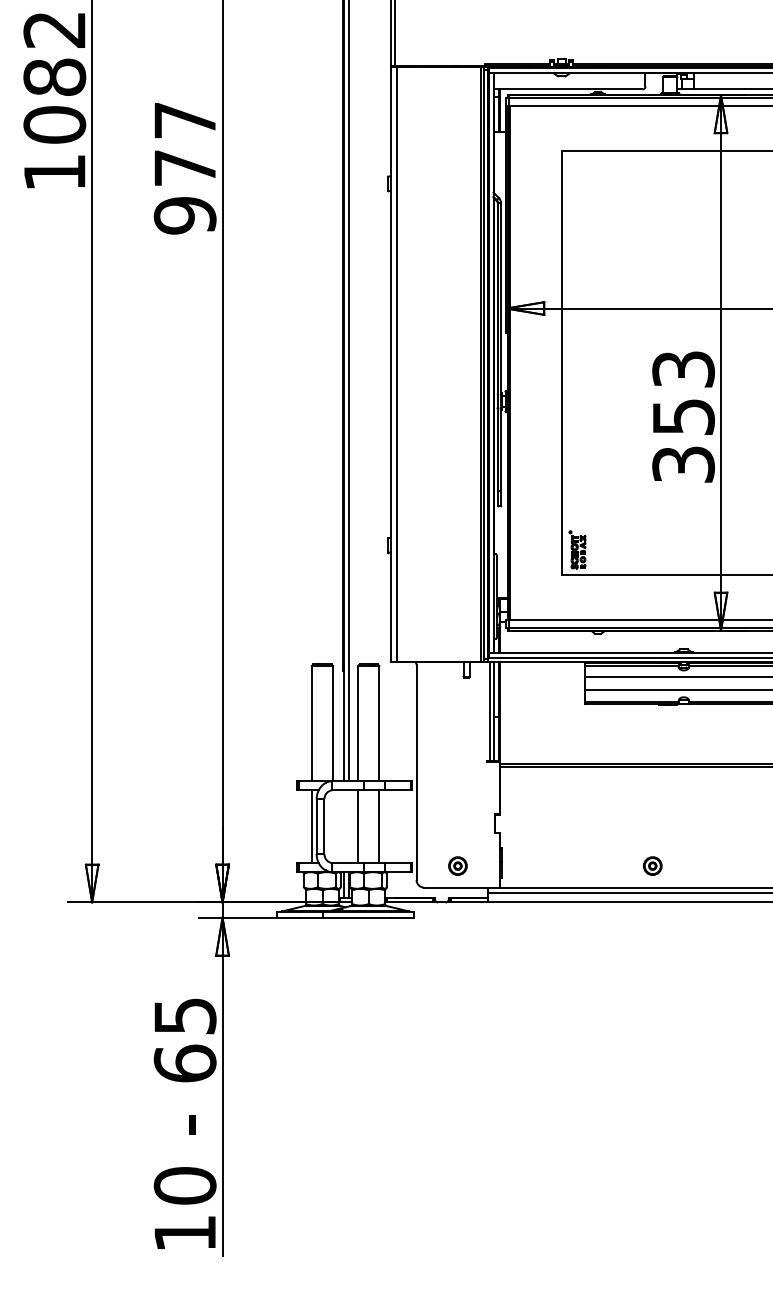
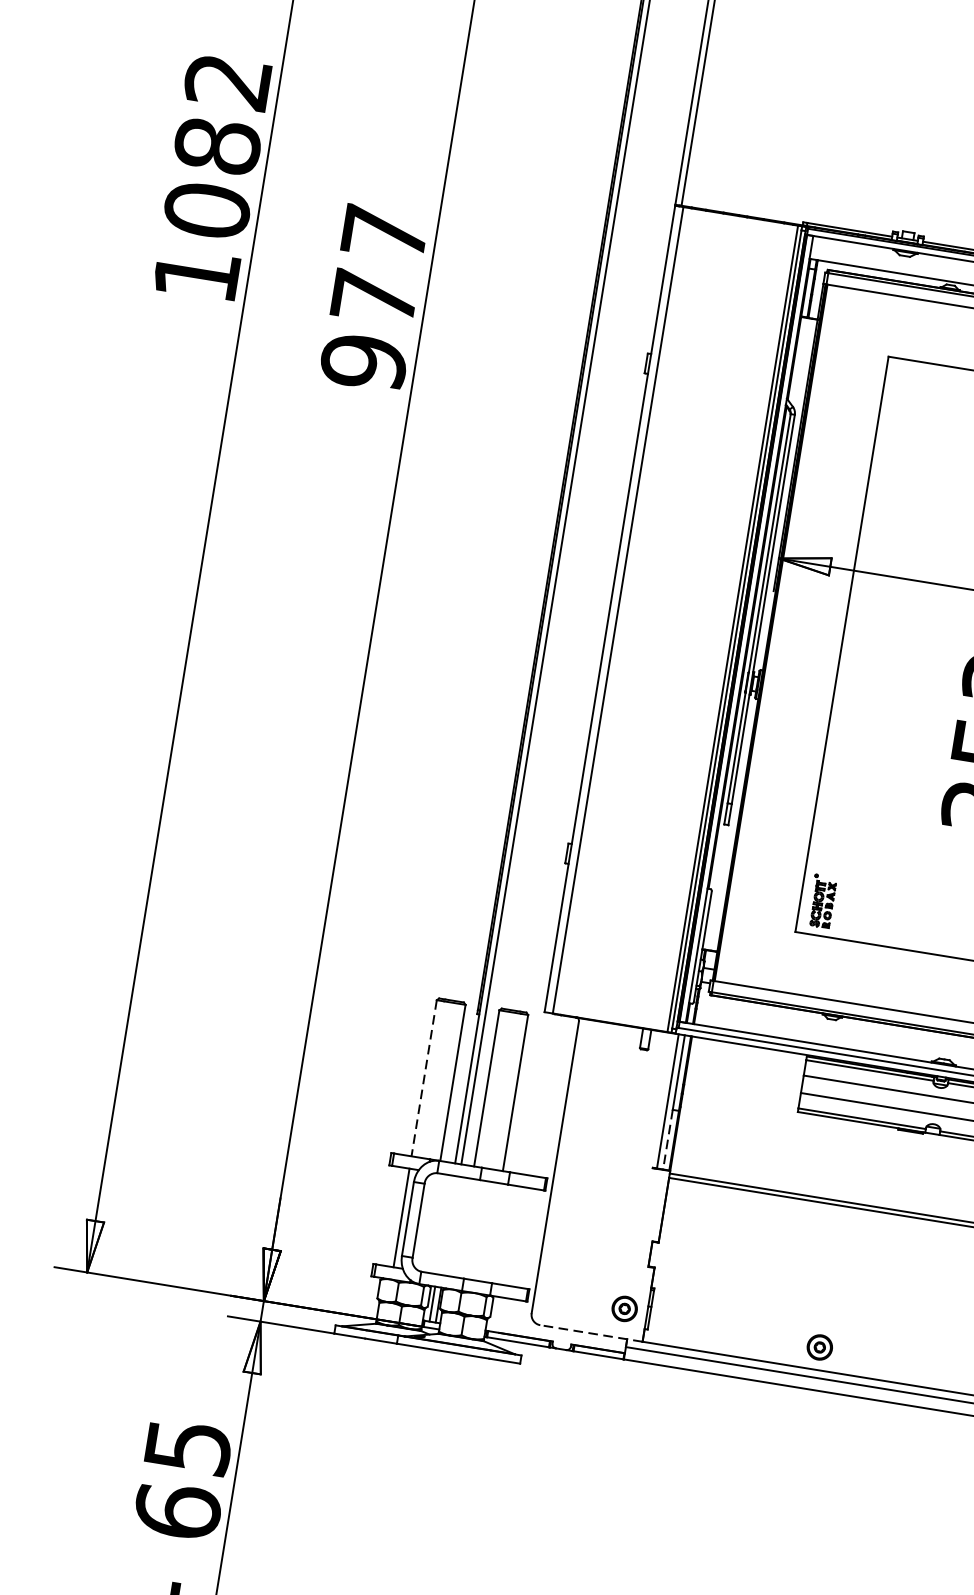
line: (311, 723) -> (423, 1078), solid -> dashed
line: (494, 739) -> (668, 1139), solid -> dashed
line: (358, 826) -> (464, 1227), removed
line: (379, 826) -> (493, 1232), removed
part: (457, 865) -> (624, 1308), moved
part: (652, 865) -> (819, 1346), moved
line: (461, 887) -> (590, 1333), solid -> dashed

